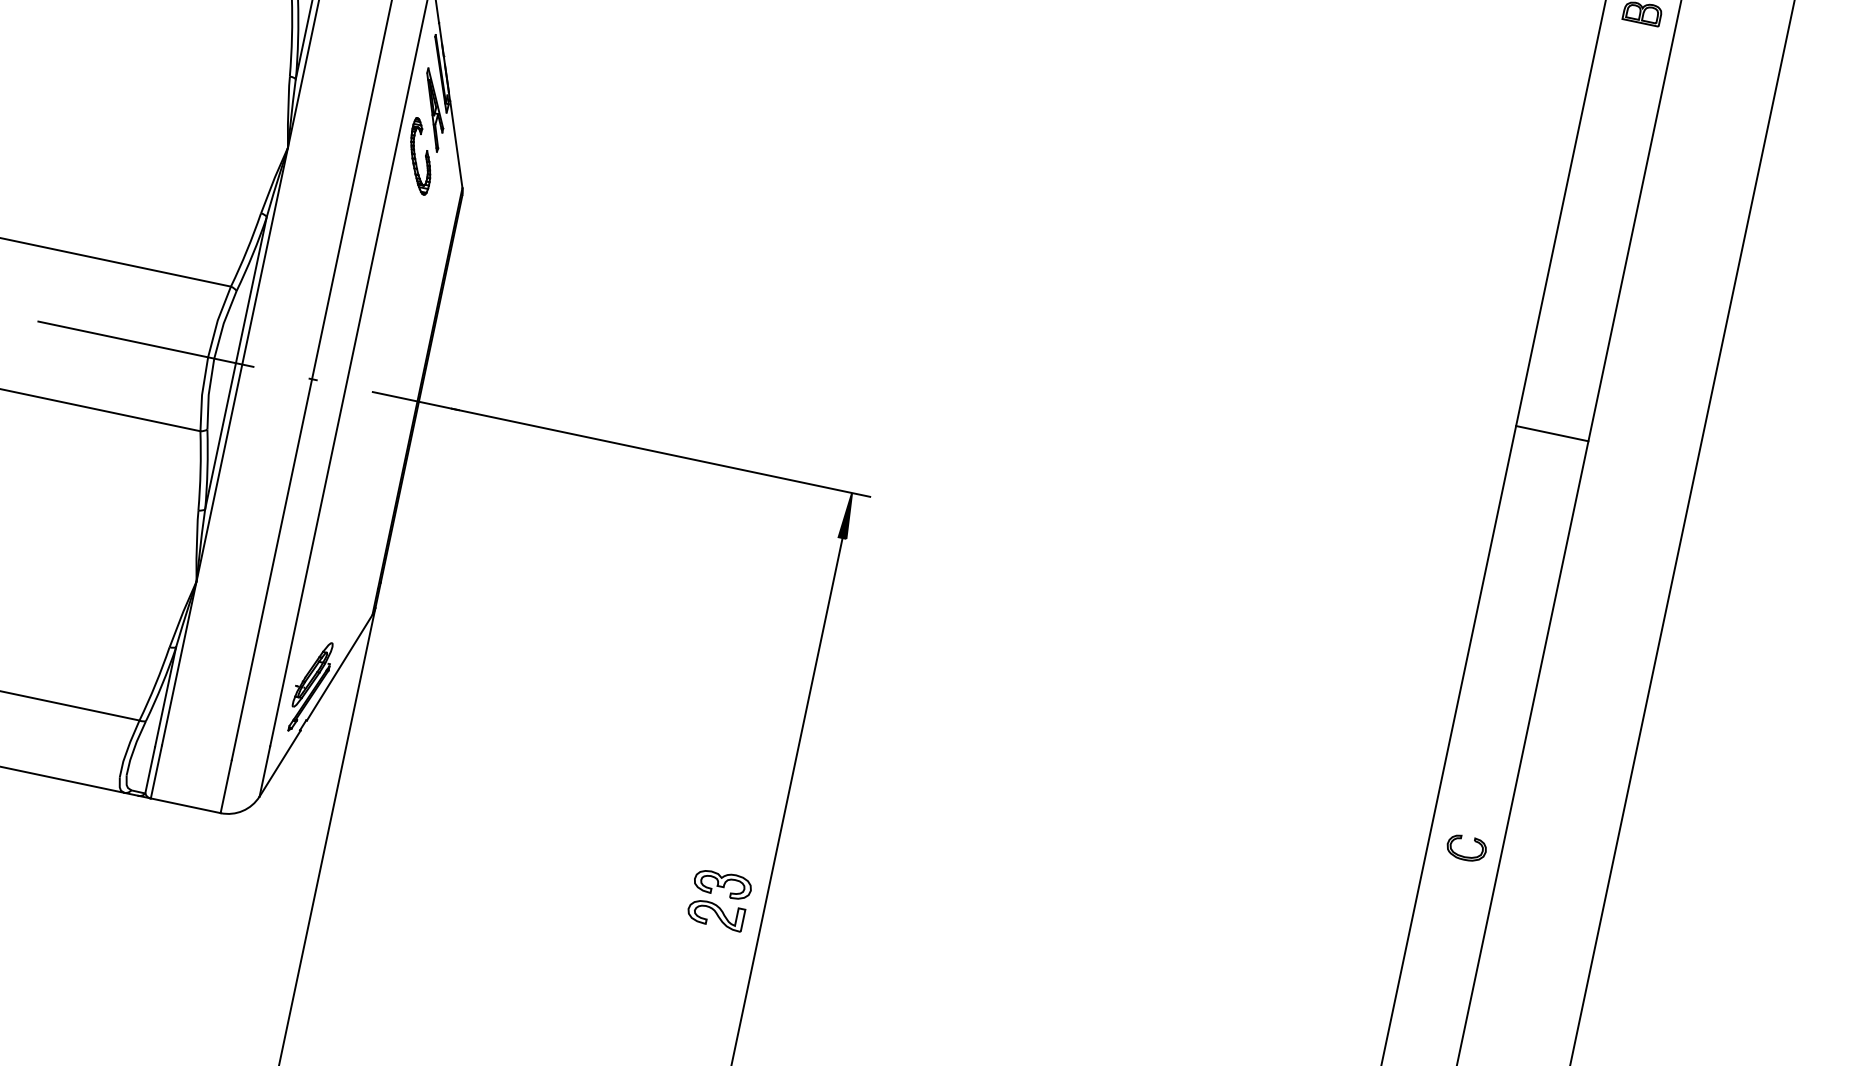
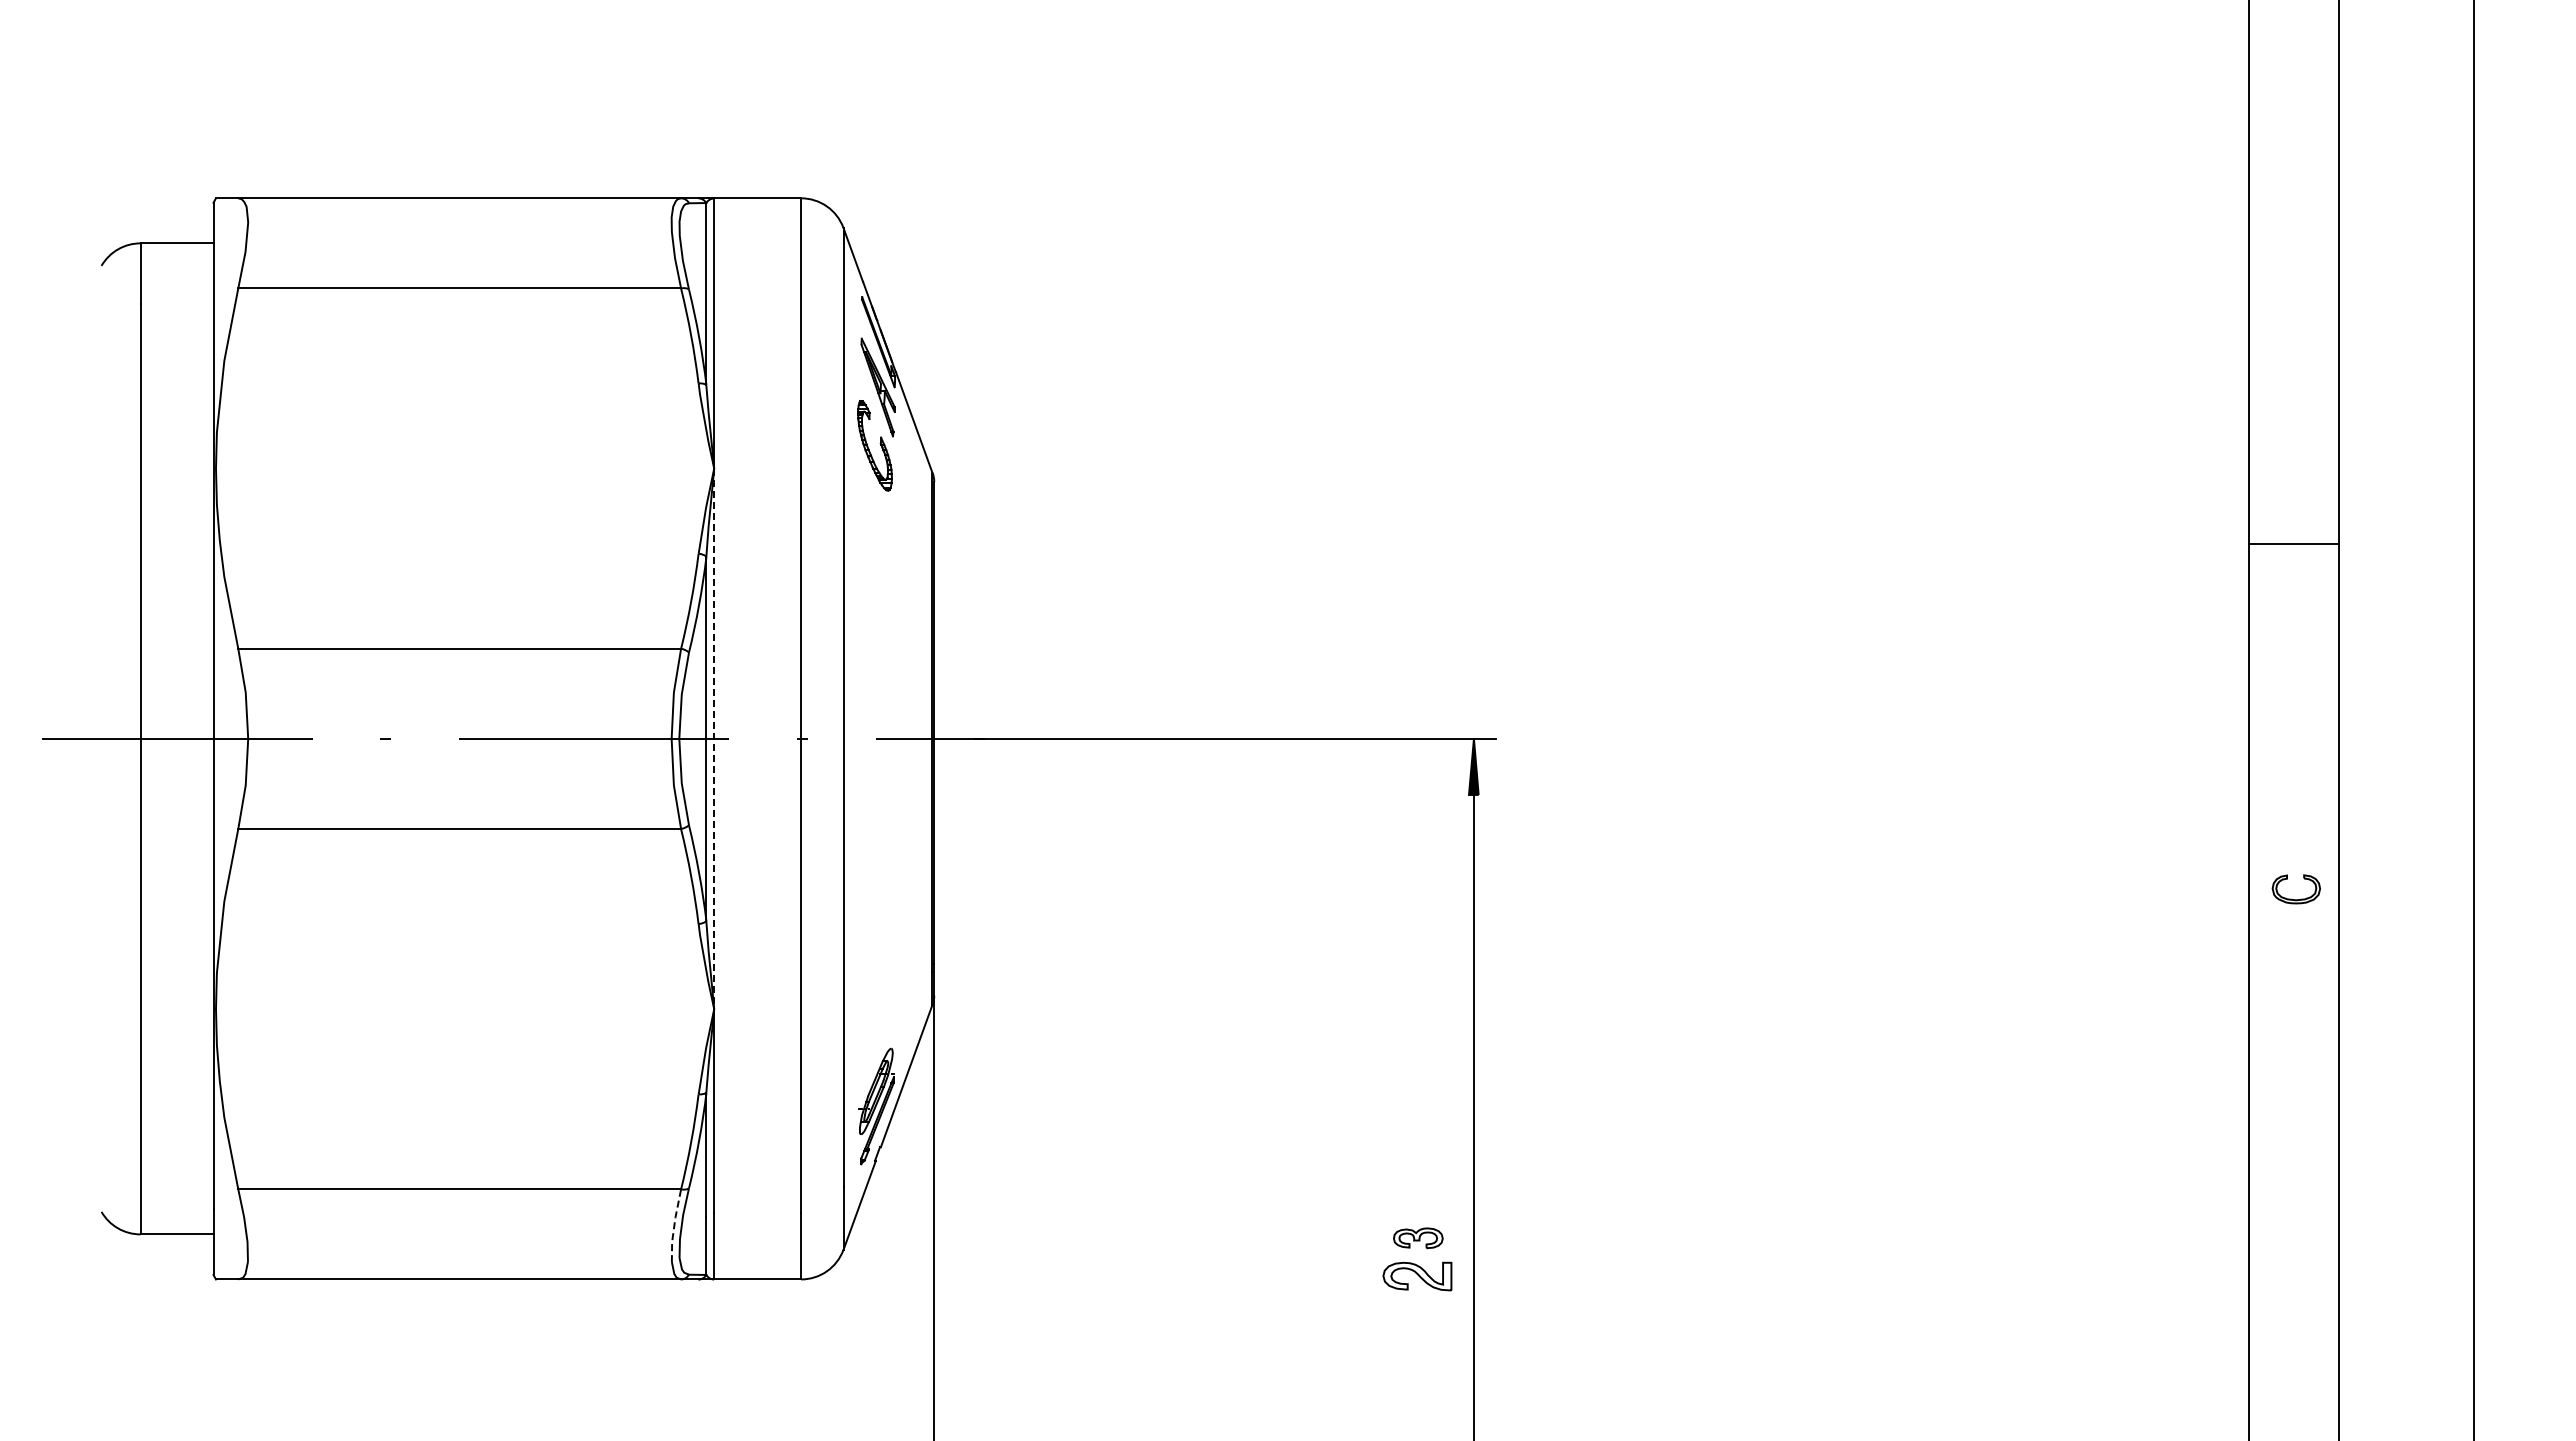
line: (242, 365) -> (714, 739), solid -> dashed
line: (1552, 434) -> (2294, 544), moved
line: (128, 748) -> (674, 1225), solid -> dashed
part: (1461, 854) -> (2291, 898), moved
part: (723, 884) -> (1418, 1238), size x0.7

